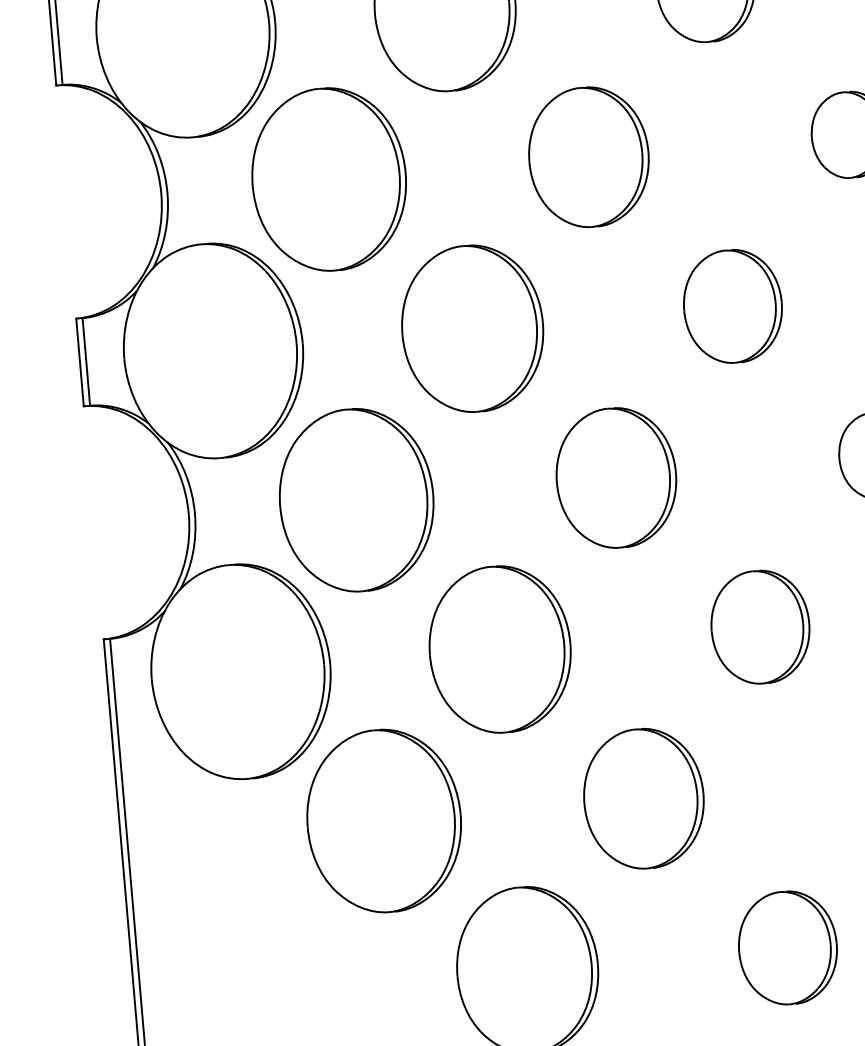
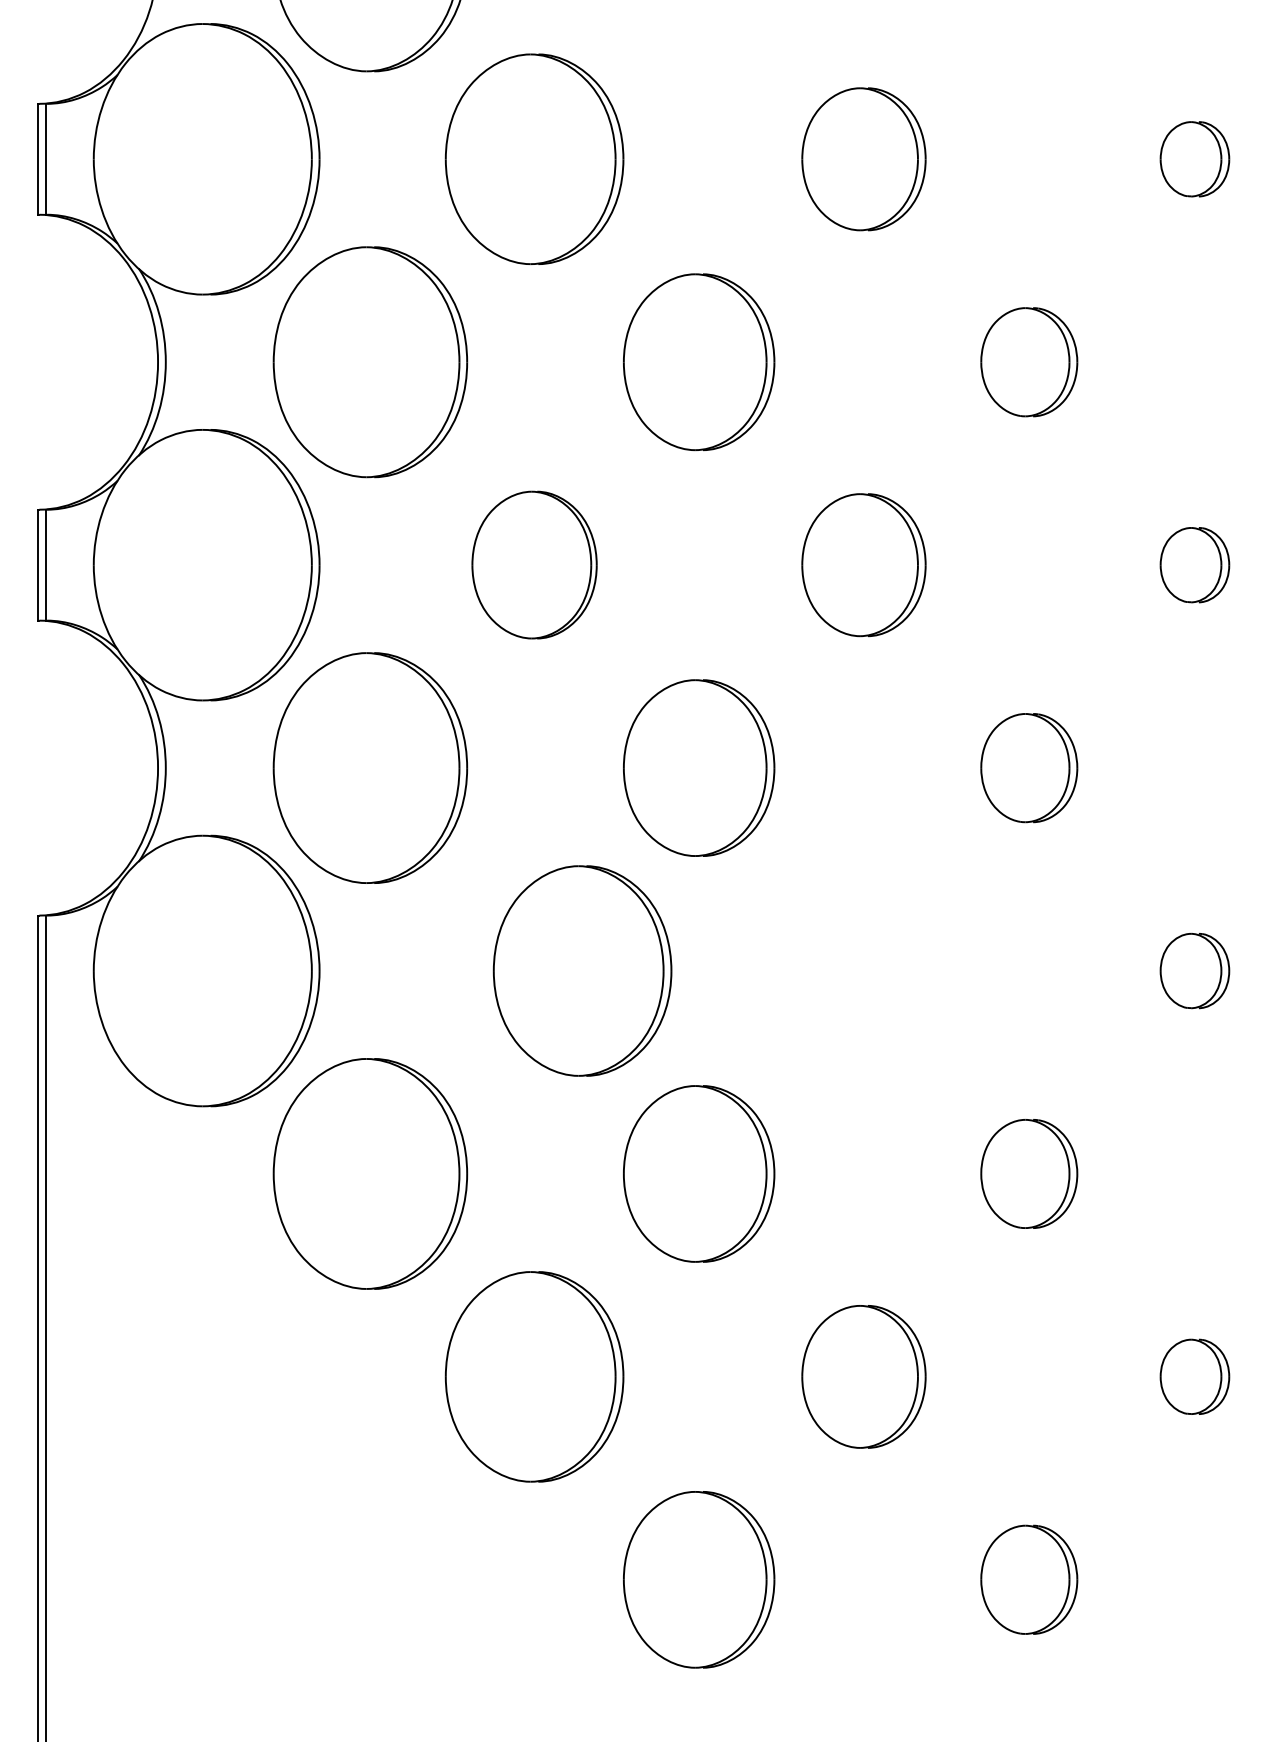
part: (472, 328) -> (534, 564), size x0.7
part: (760, 626) -> (863, 970), removed
part: (500, 649) -> (582, 970), moved

